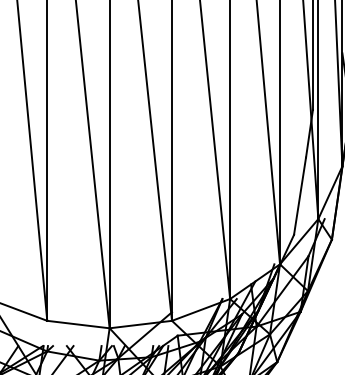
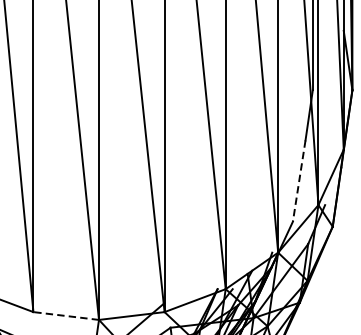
line: (299, 196) -> (298, 181), solid -> dashed
line: (77, 324) -> (65, 315), solid -> dashed

